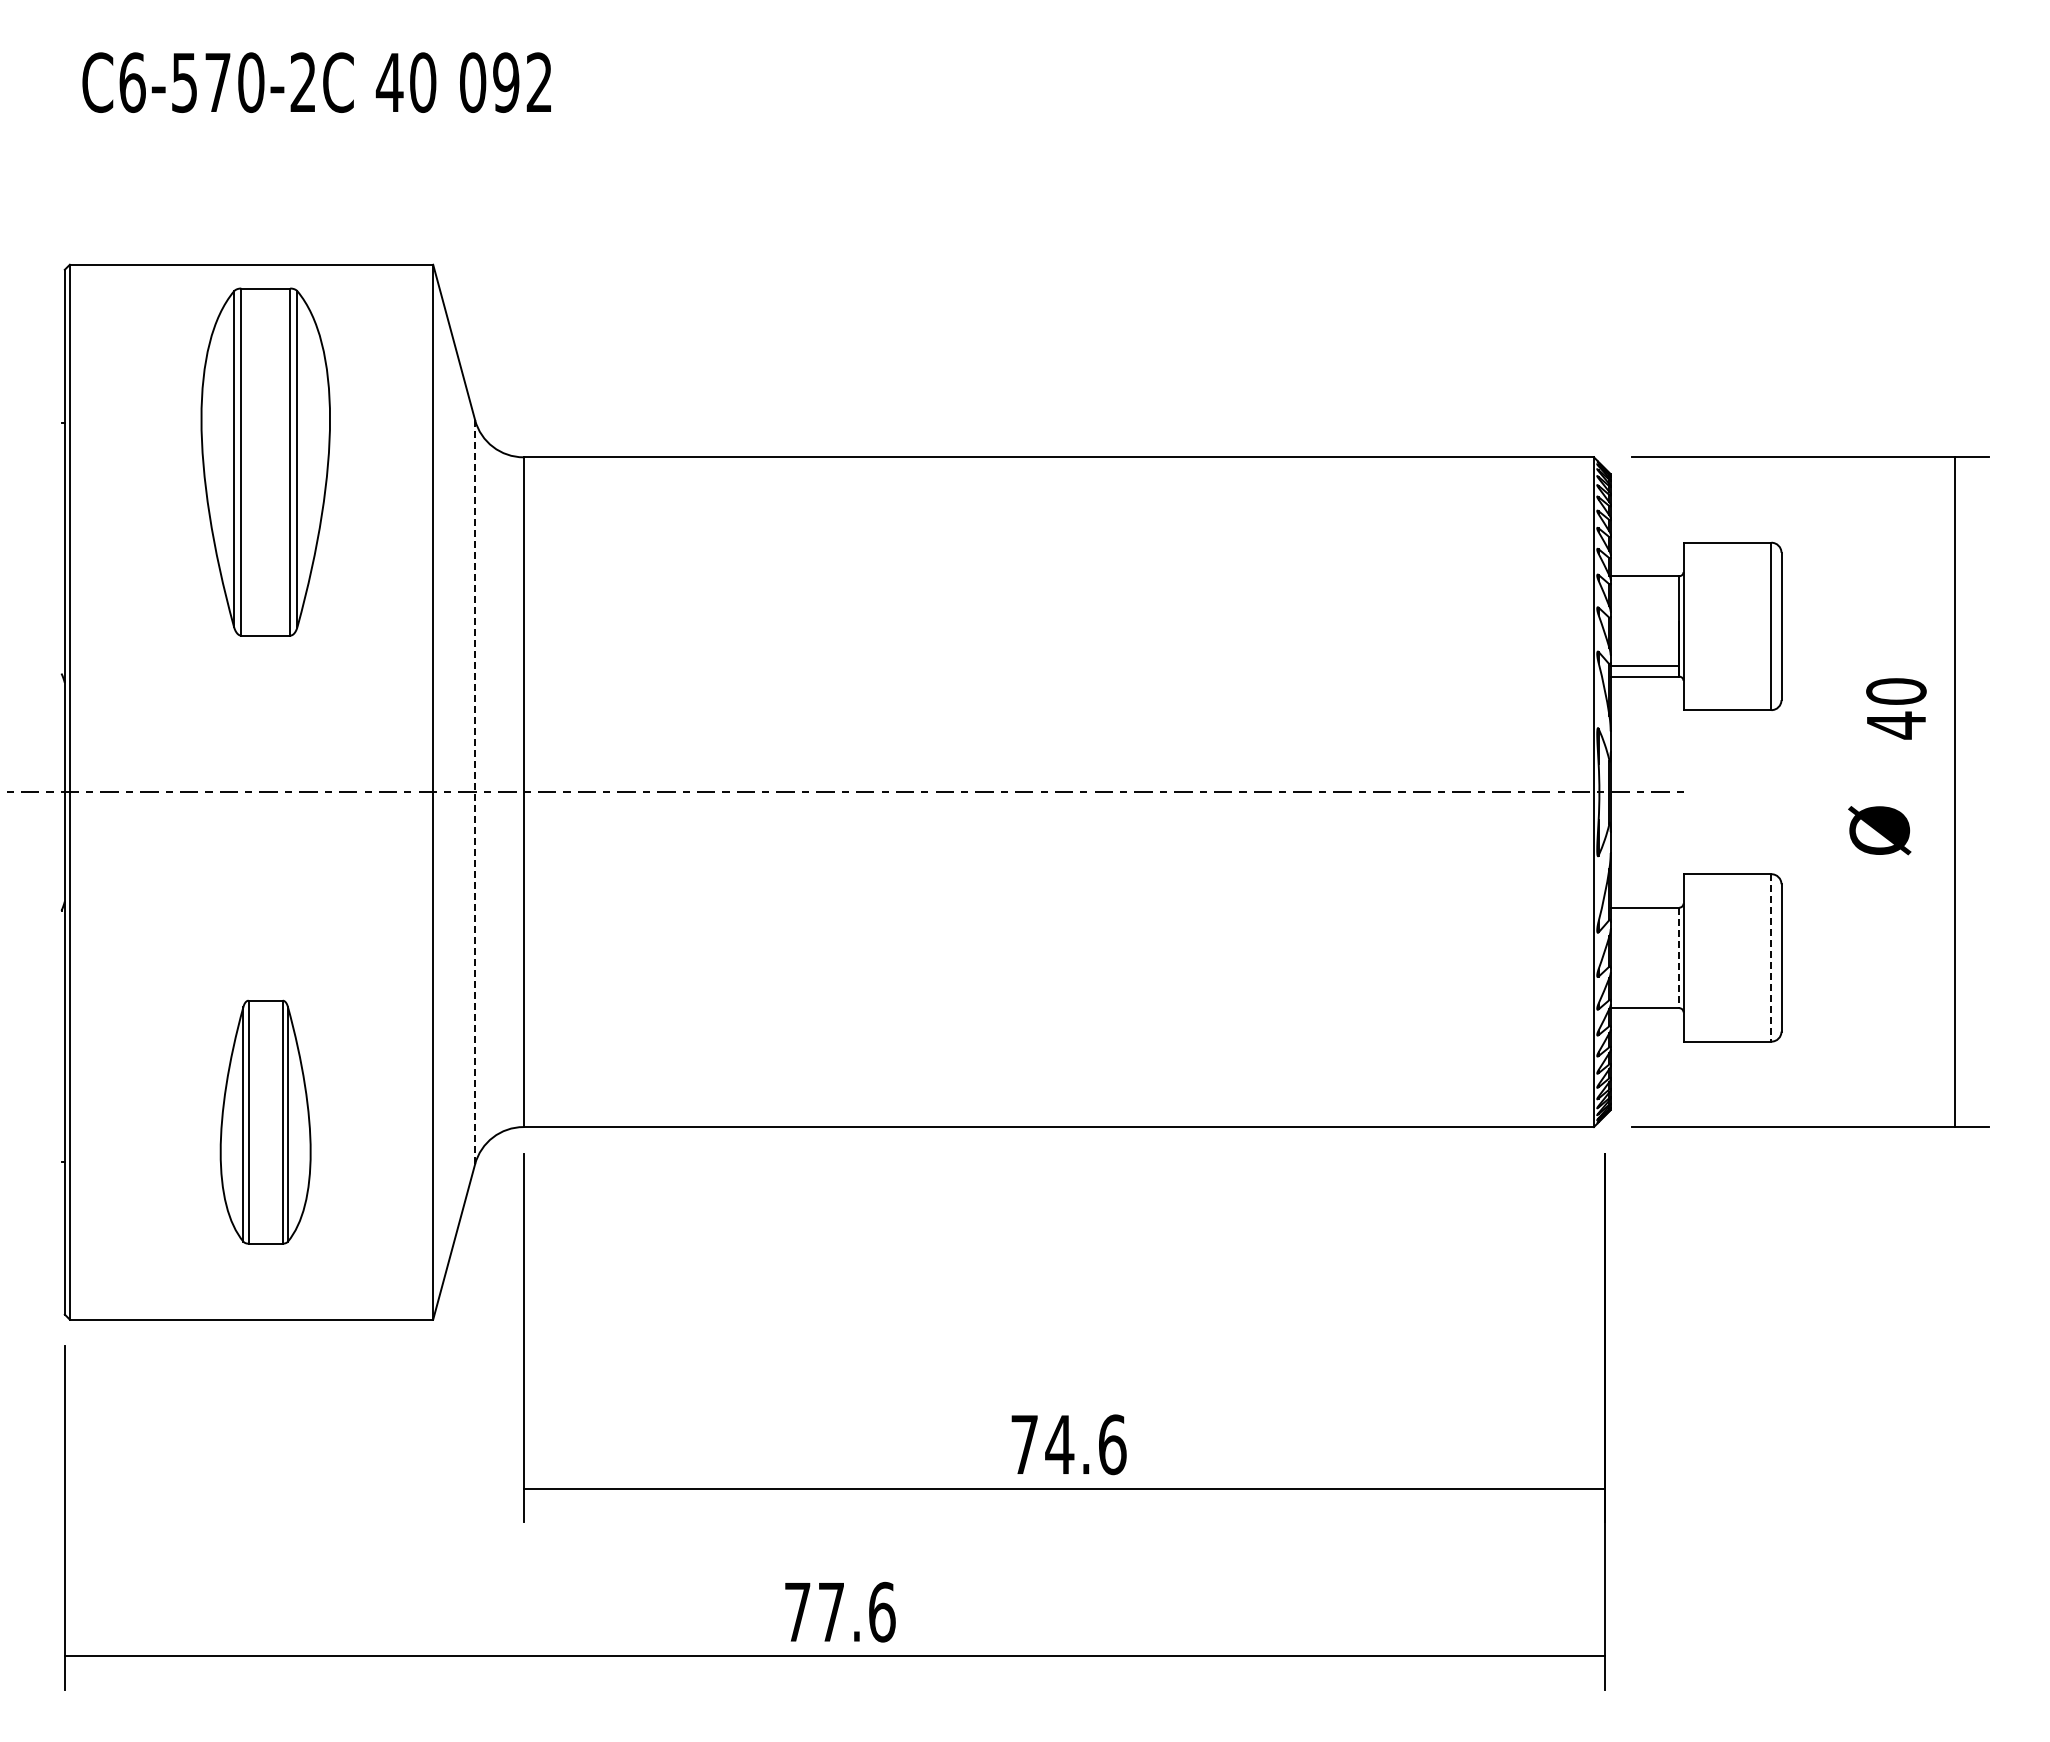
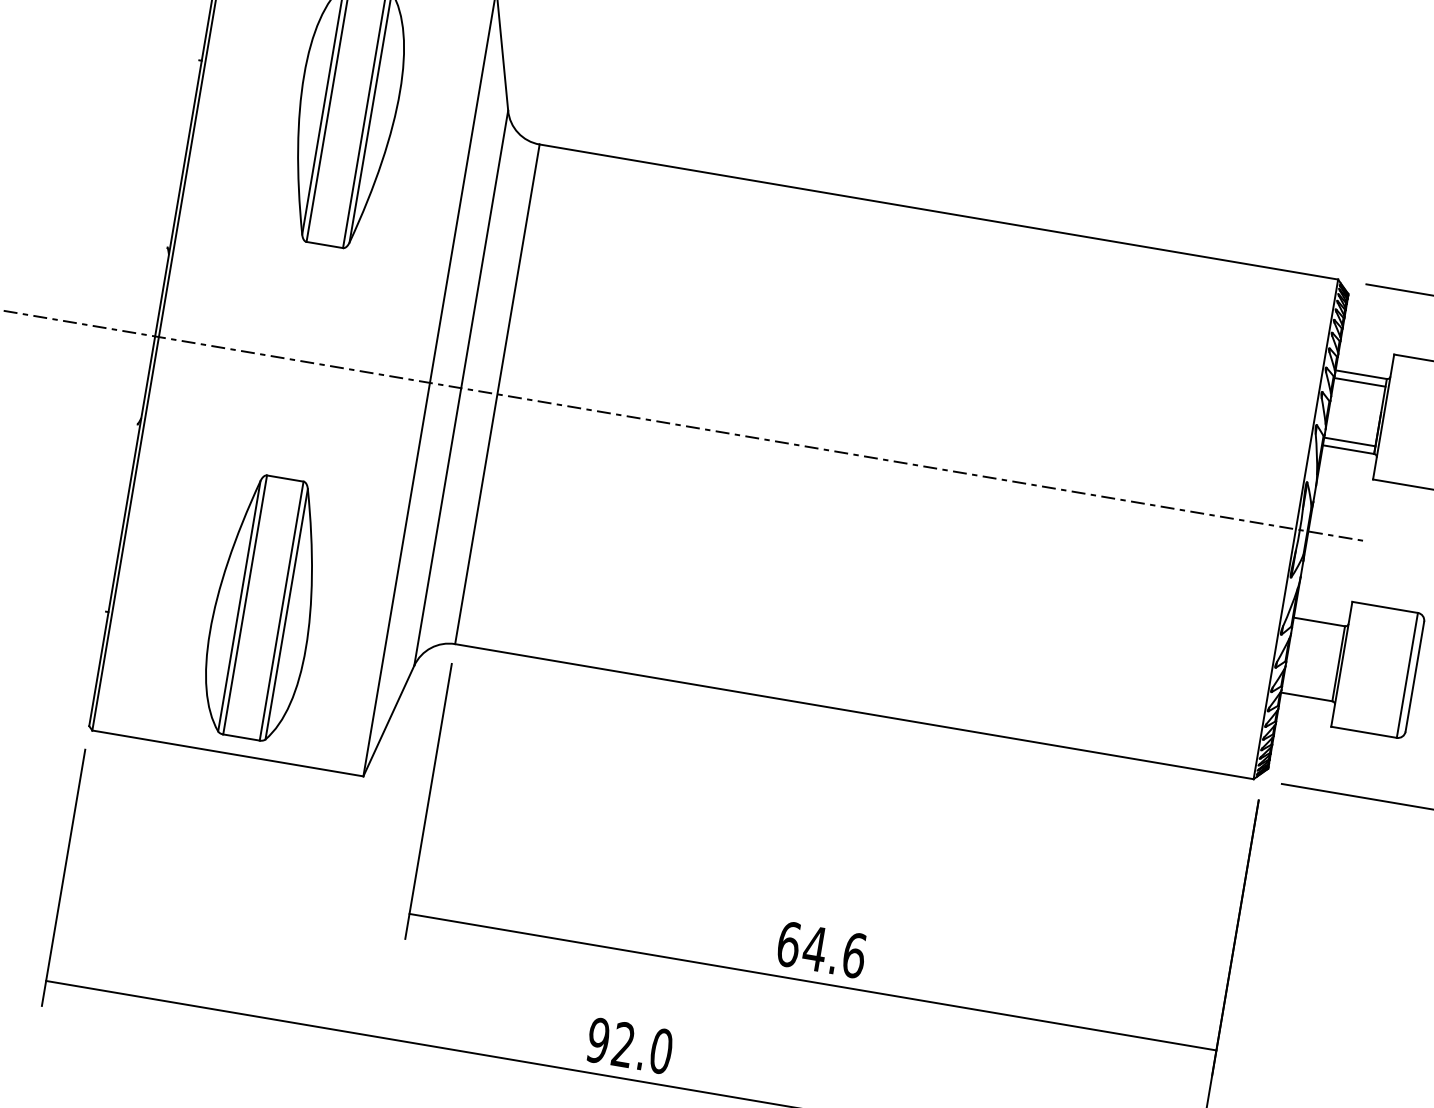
line: (1644, 586) -> (1359, 382), added
line: (475, 792) -> (461, 388), dashed -> solid
line: (1771, 957) -> (1407, 675), dashed -> solid
line: (1679, 958) -> (1338, 664), dashed -> solid
part: (265, 1121) -> (263, 607), size x1.43
text: (1024, 1444) -> (788, 944), 74.6 -> 64.6
text: (839, 1611) -> (629, 1045), 77.6 -> 92.0

